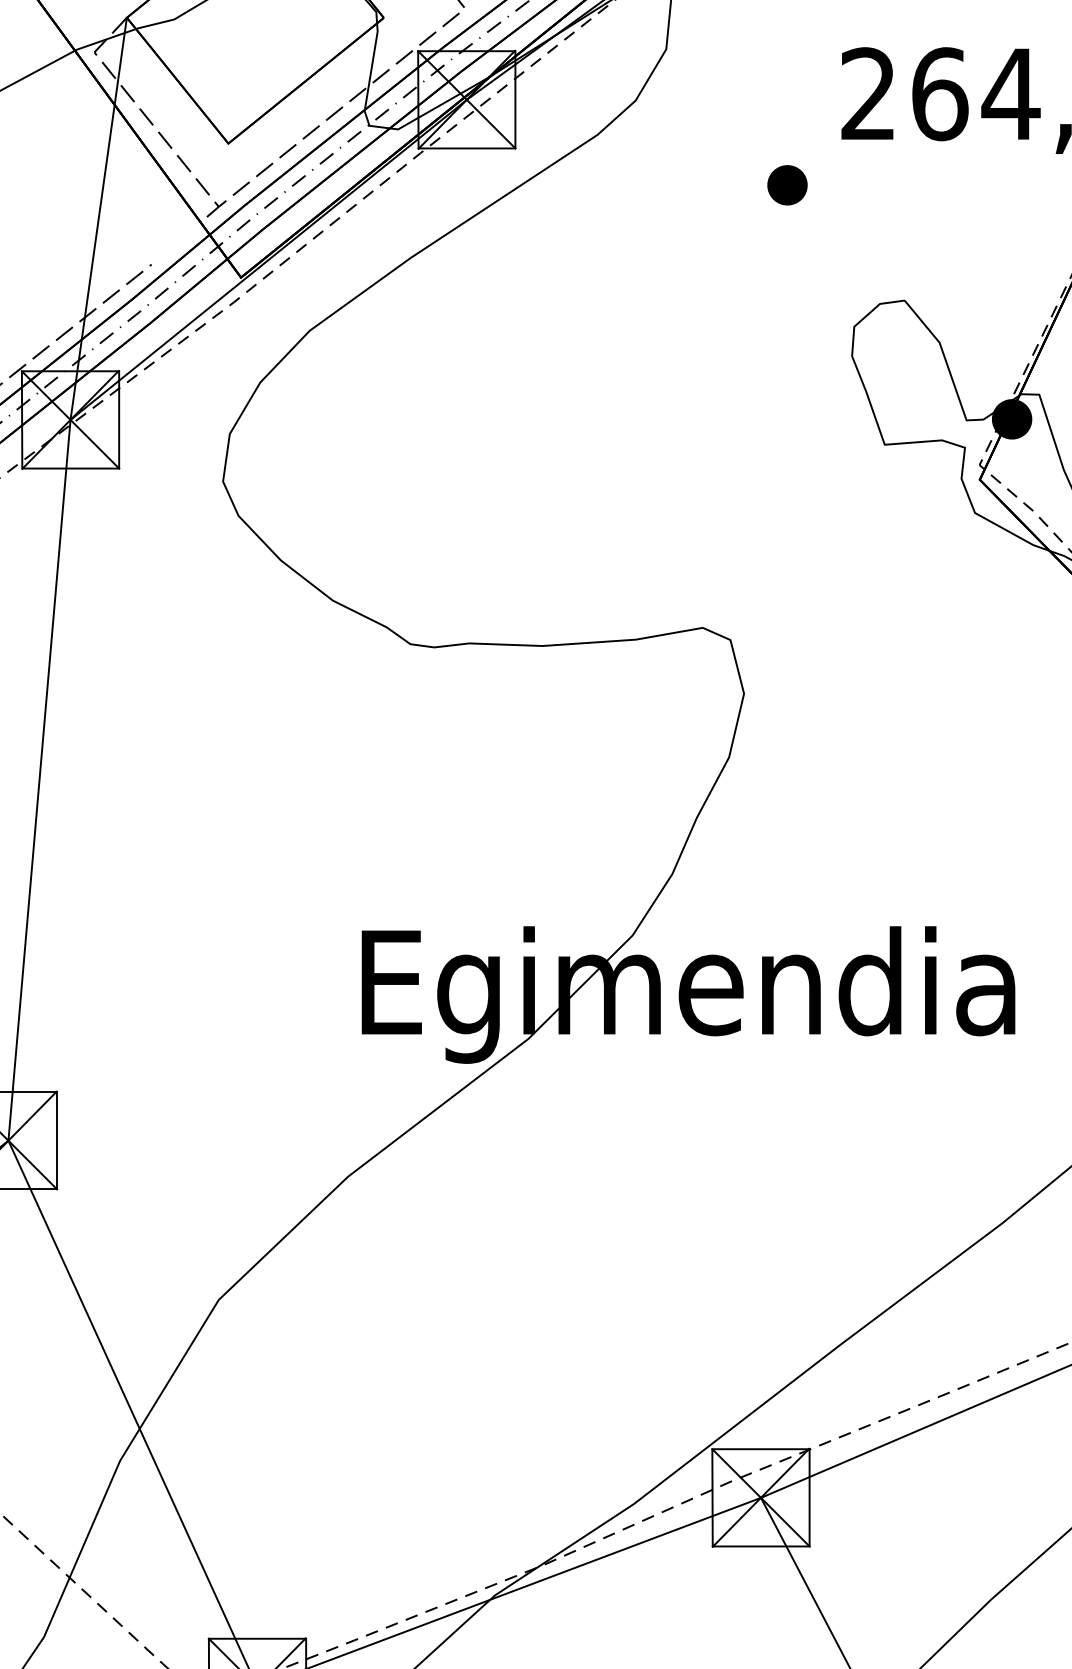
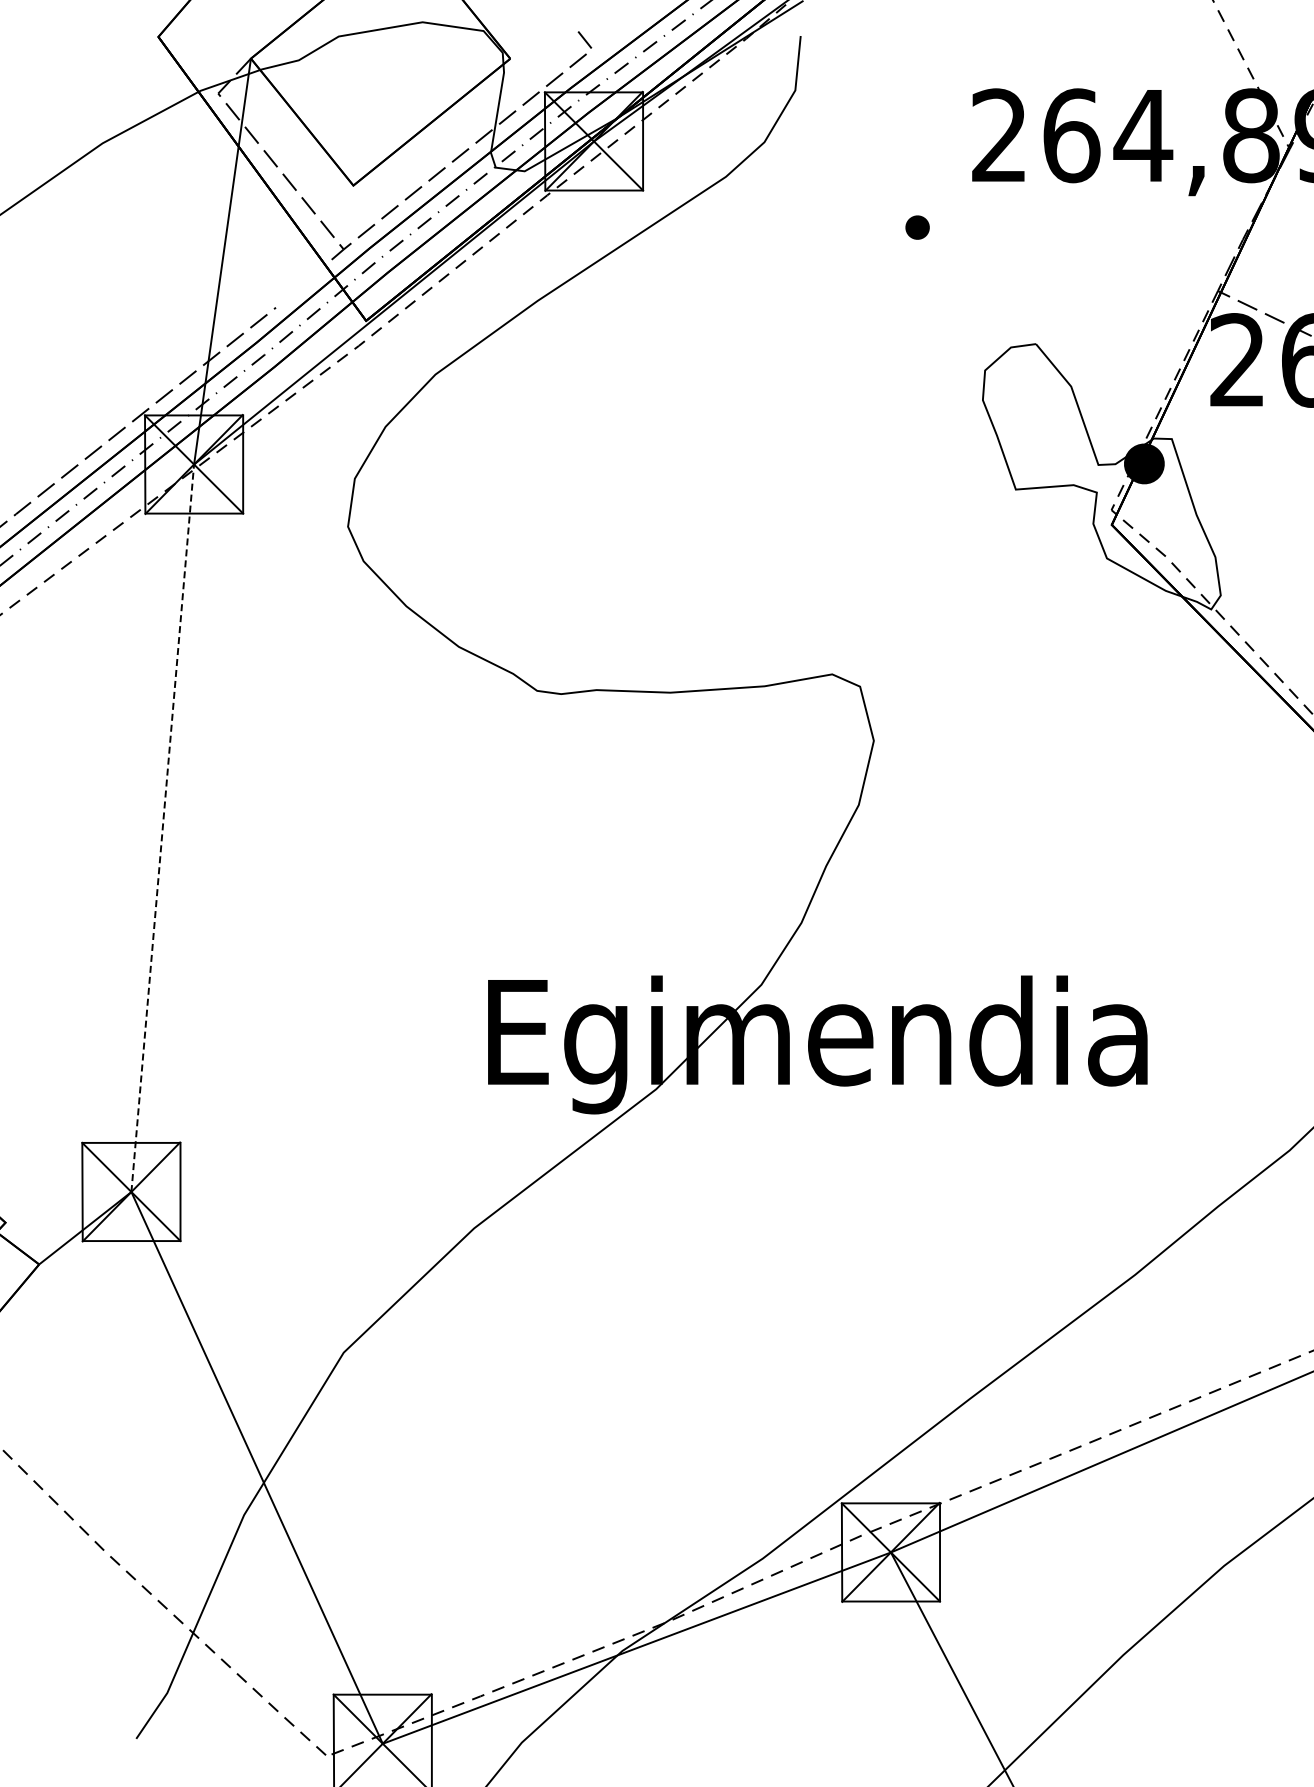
part: (787, 185) -> (917, 227), size x0.6
line: (39, 779) -> (162, 827), solid -> dashed

